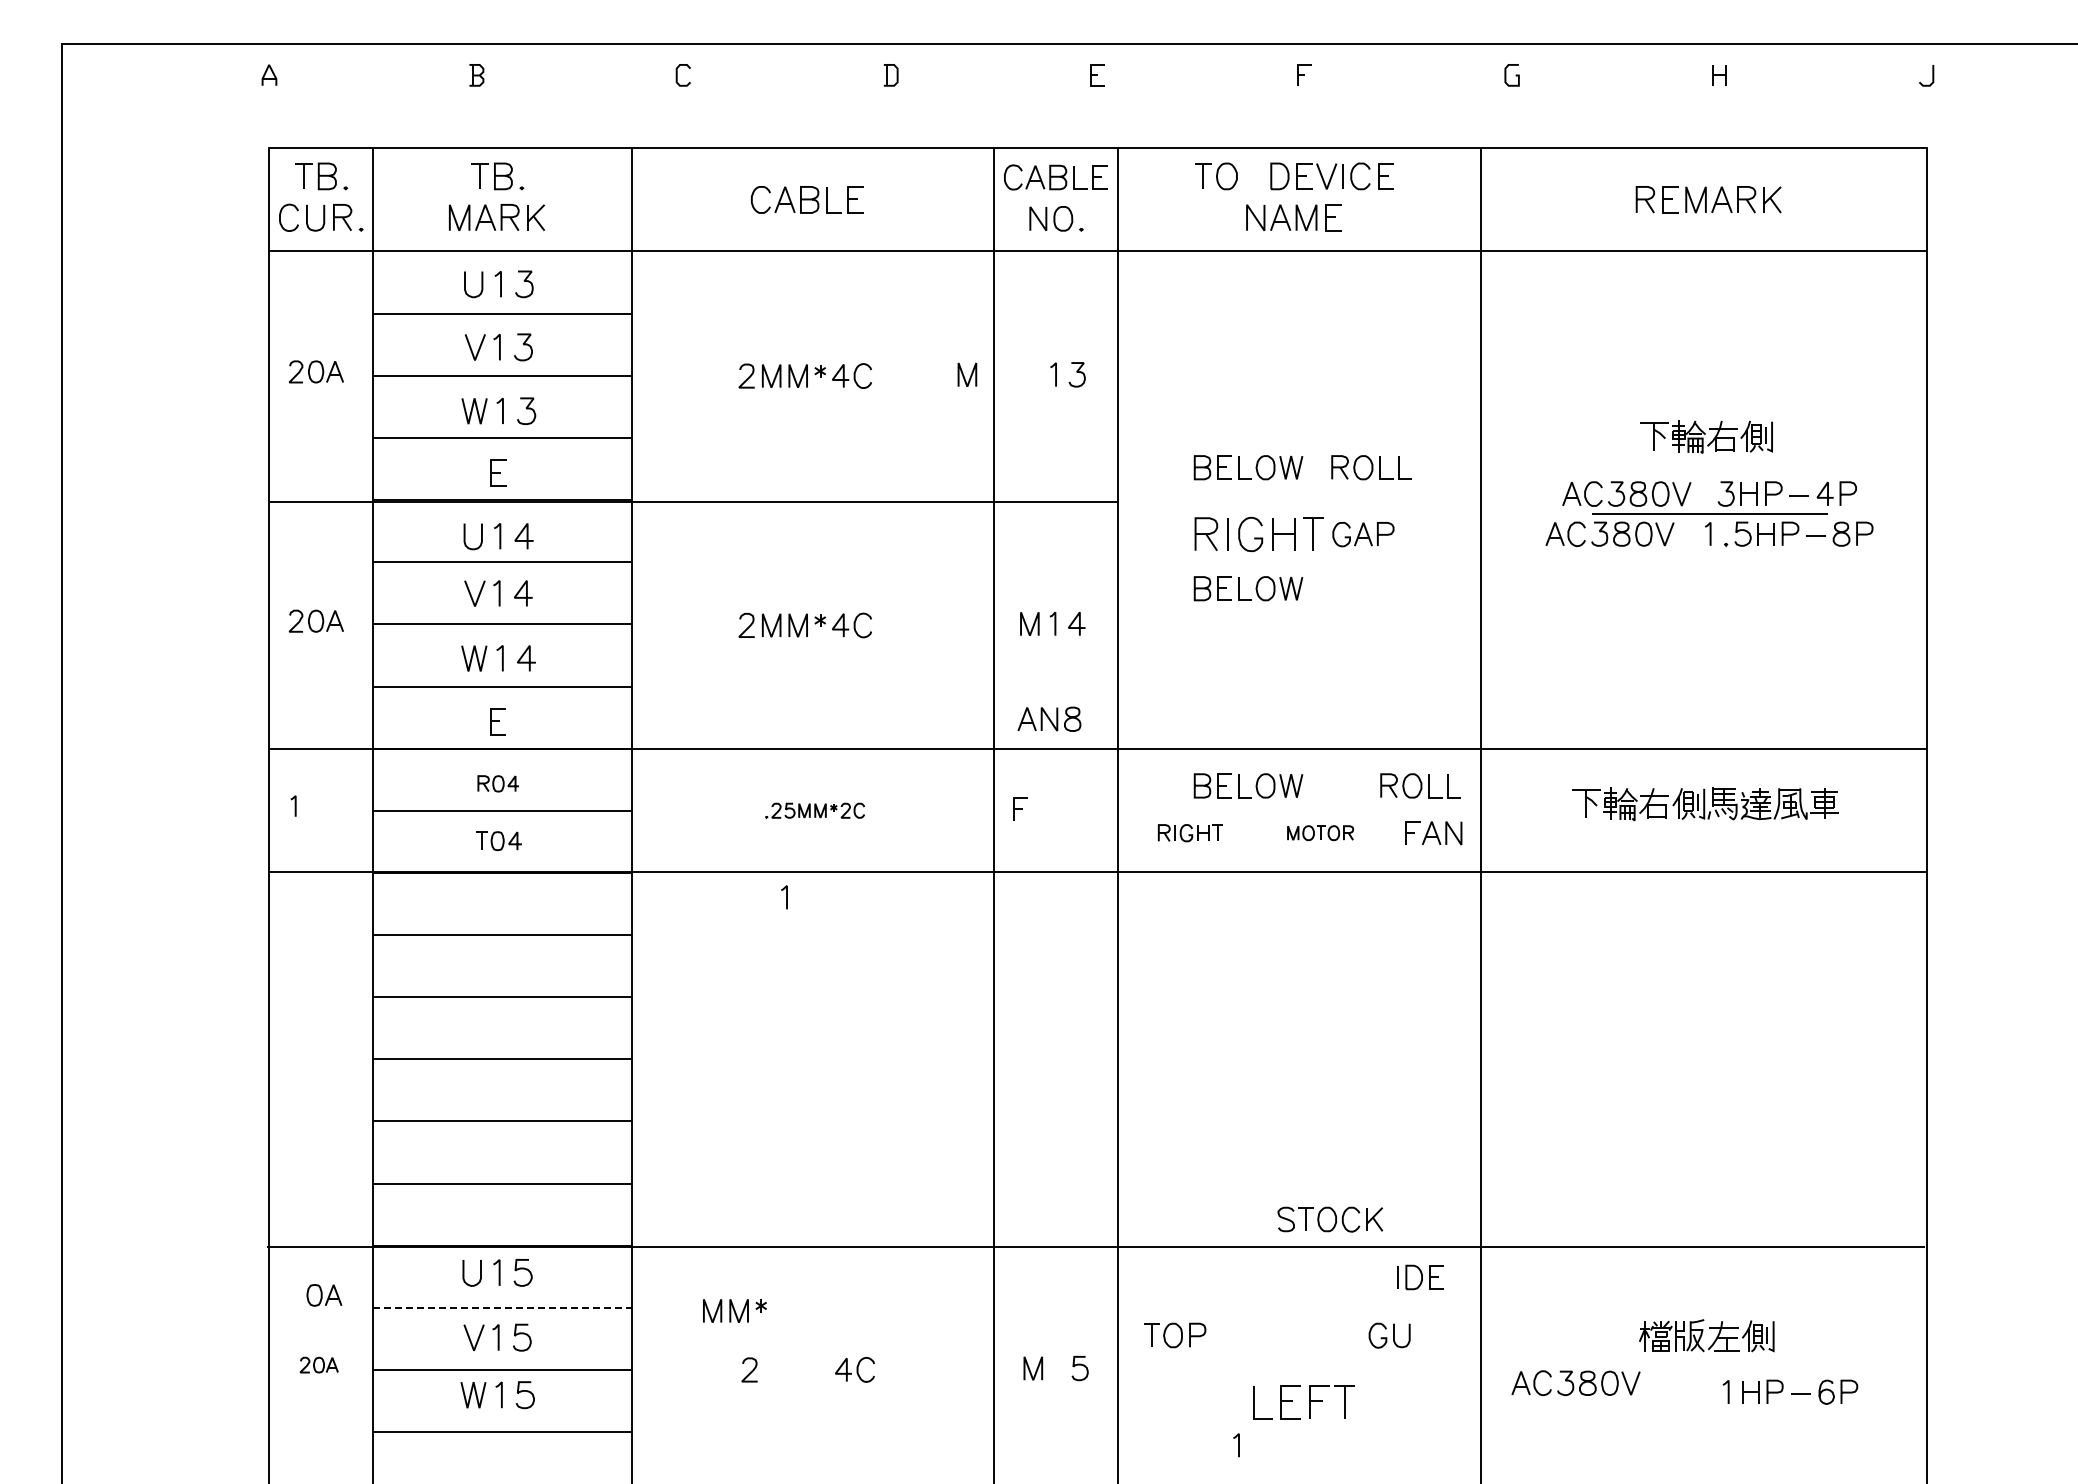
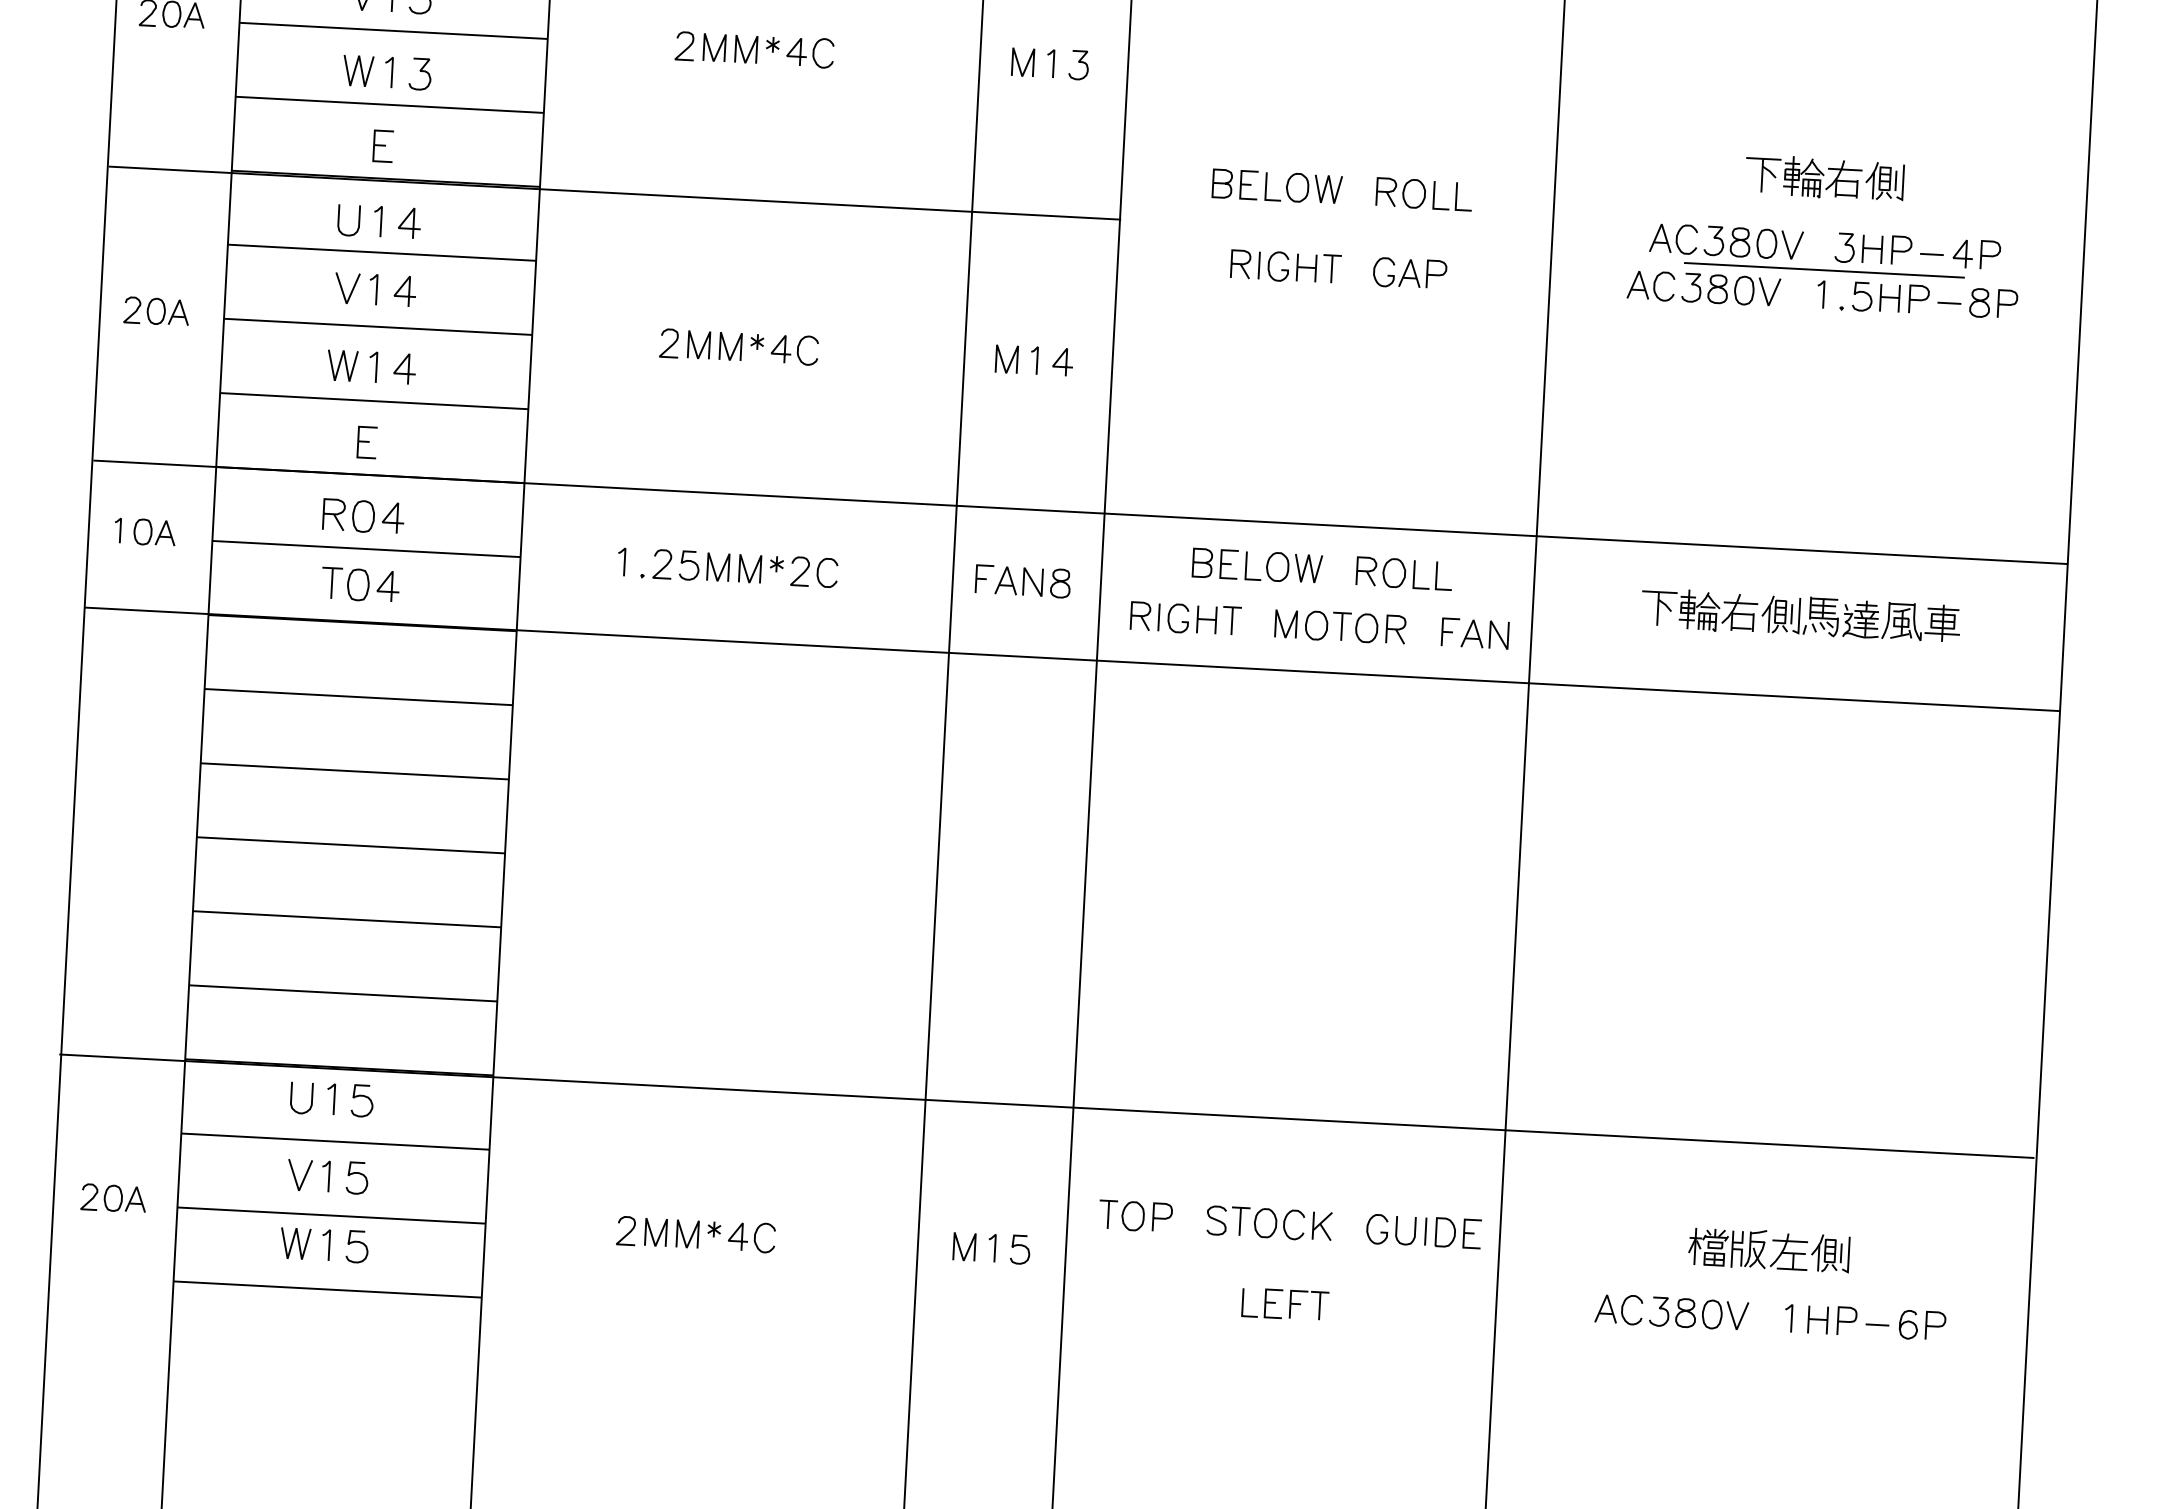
line: (964, 375) -> (1019, 62), moved
part: (1258, 534) -> (1284, 266), size x0.71
part: (1255, 588) -> (1278, 331), removed
part: (1049, 718) -> (1033, 581), moved
part: (498, 783) -> (363, 516), size x1.67
part: (1420, 785) -> (1403, 573), moved
part: (814, 810) -> (738, 568), size x1.67
part: (1190, 832) -> (1185, 617), size x1.43
part: (1320, 832) -> (1340, 625), size x1.67
part: (498, 840) -> (360, 584), size x1.43
line: (786, 897) -> (624, 562), moved
part: (1330, 1219) -> (1269, 1223), moved
part: (1420, 1277) -> (1453, 1233), moved
part: (324, 1295) -> (154, 532), moved
line: (502, 1308) -> (335, 1142), dashed -> solid
part: (734, 1310) -> (682, 1233), moved
part: (318, 1364) -> (112, 1197), size x1.43
part: (1575, 1382) -> (1671, 1311), moved
part: (1304, 1402) -> (1285, 1304), size x0.71
line: (1238, 1445) -> (994, 1248), moved

